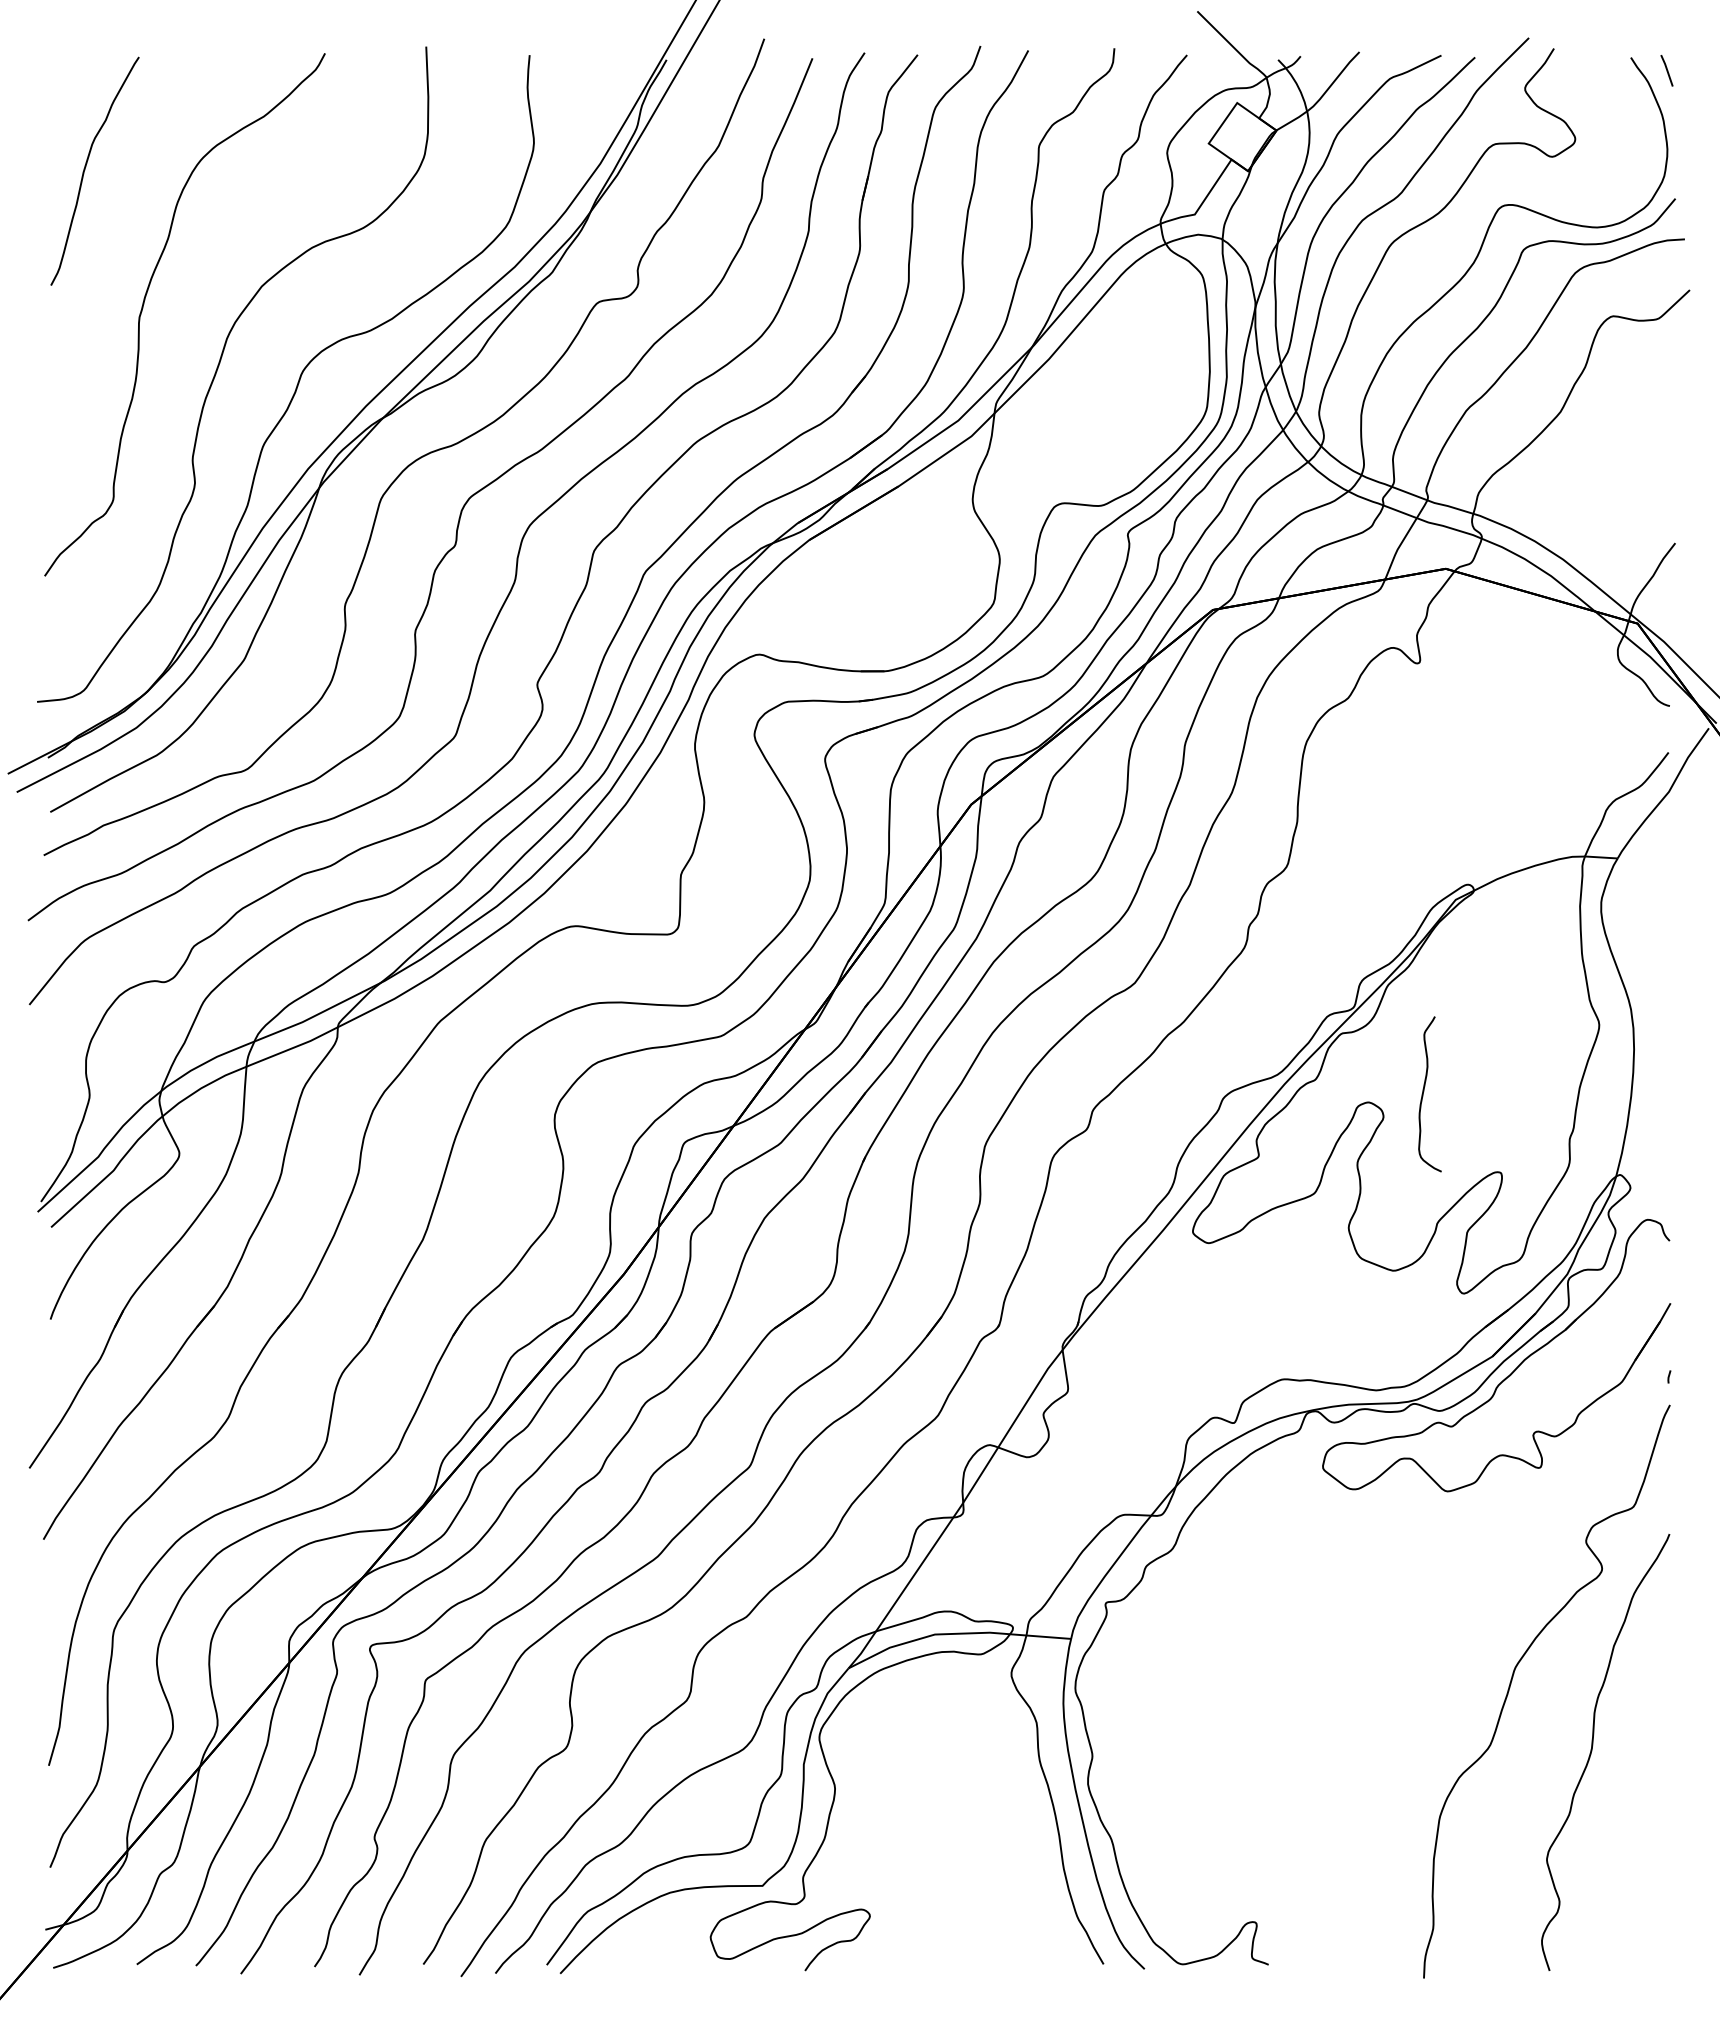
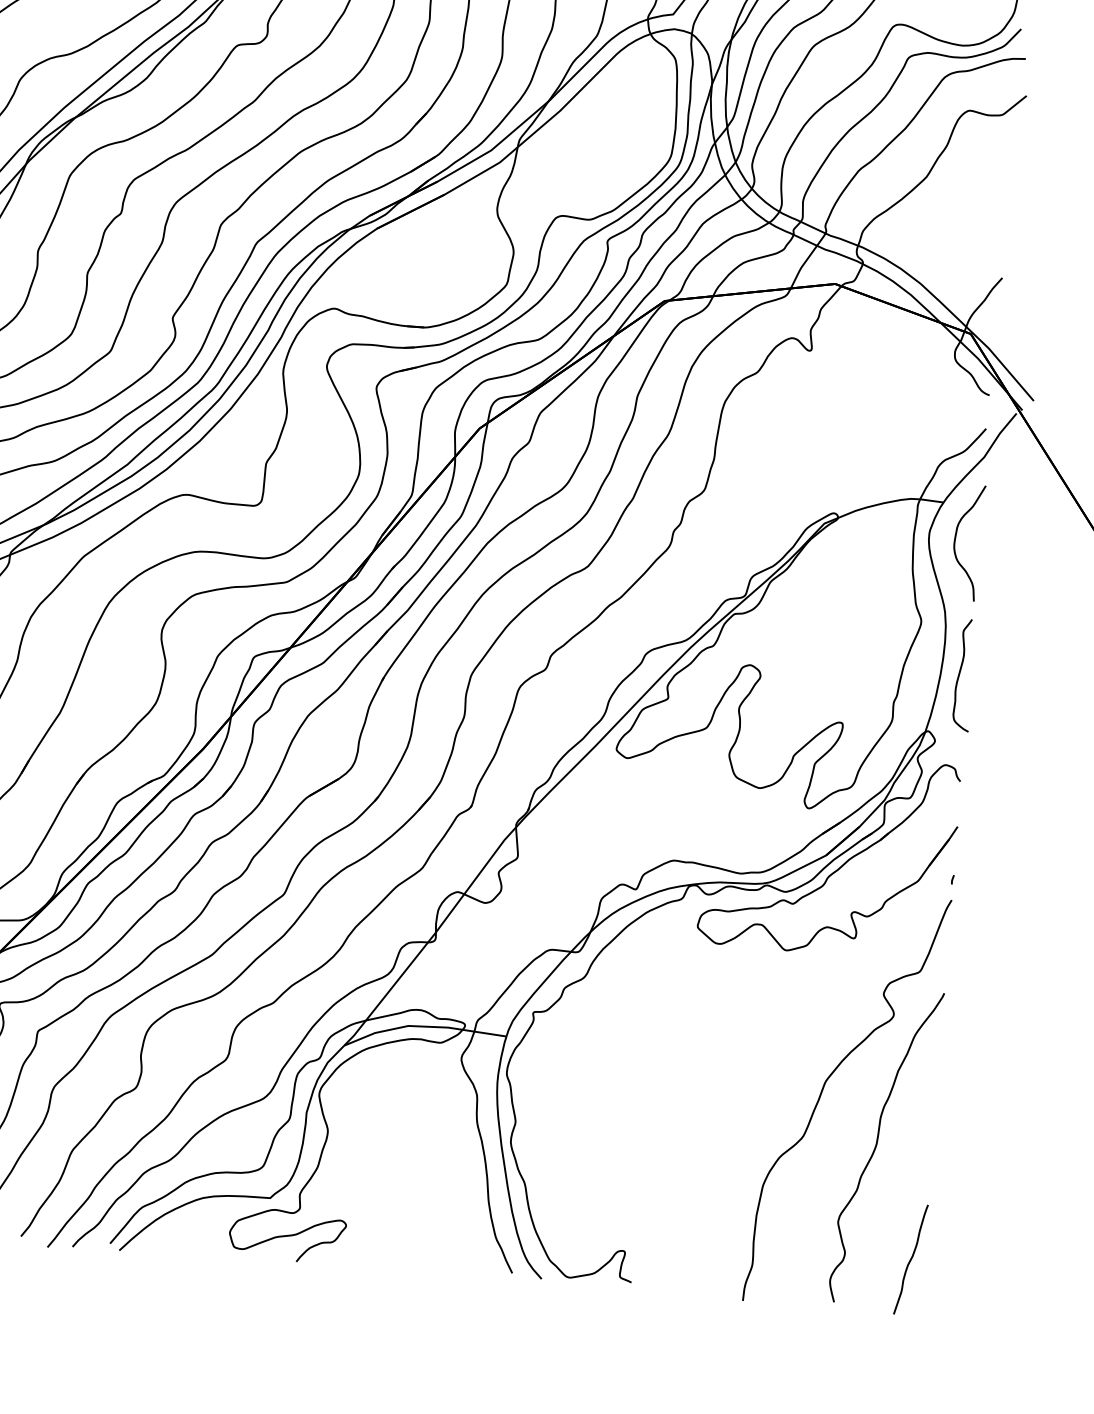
curve: (1638, 907) -> (956, 539), added
curve: (1424, 1091) -> (960, 673), moved
curve: (1650, 1904) -> (910, 1259), added

